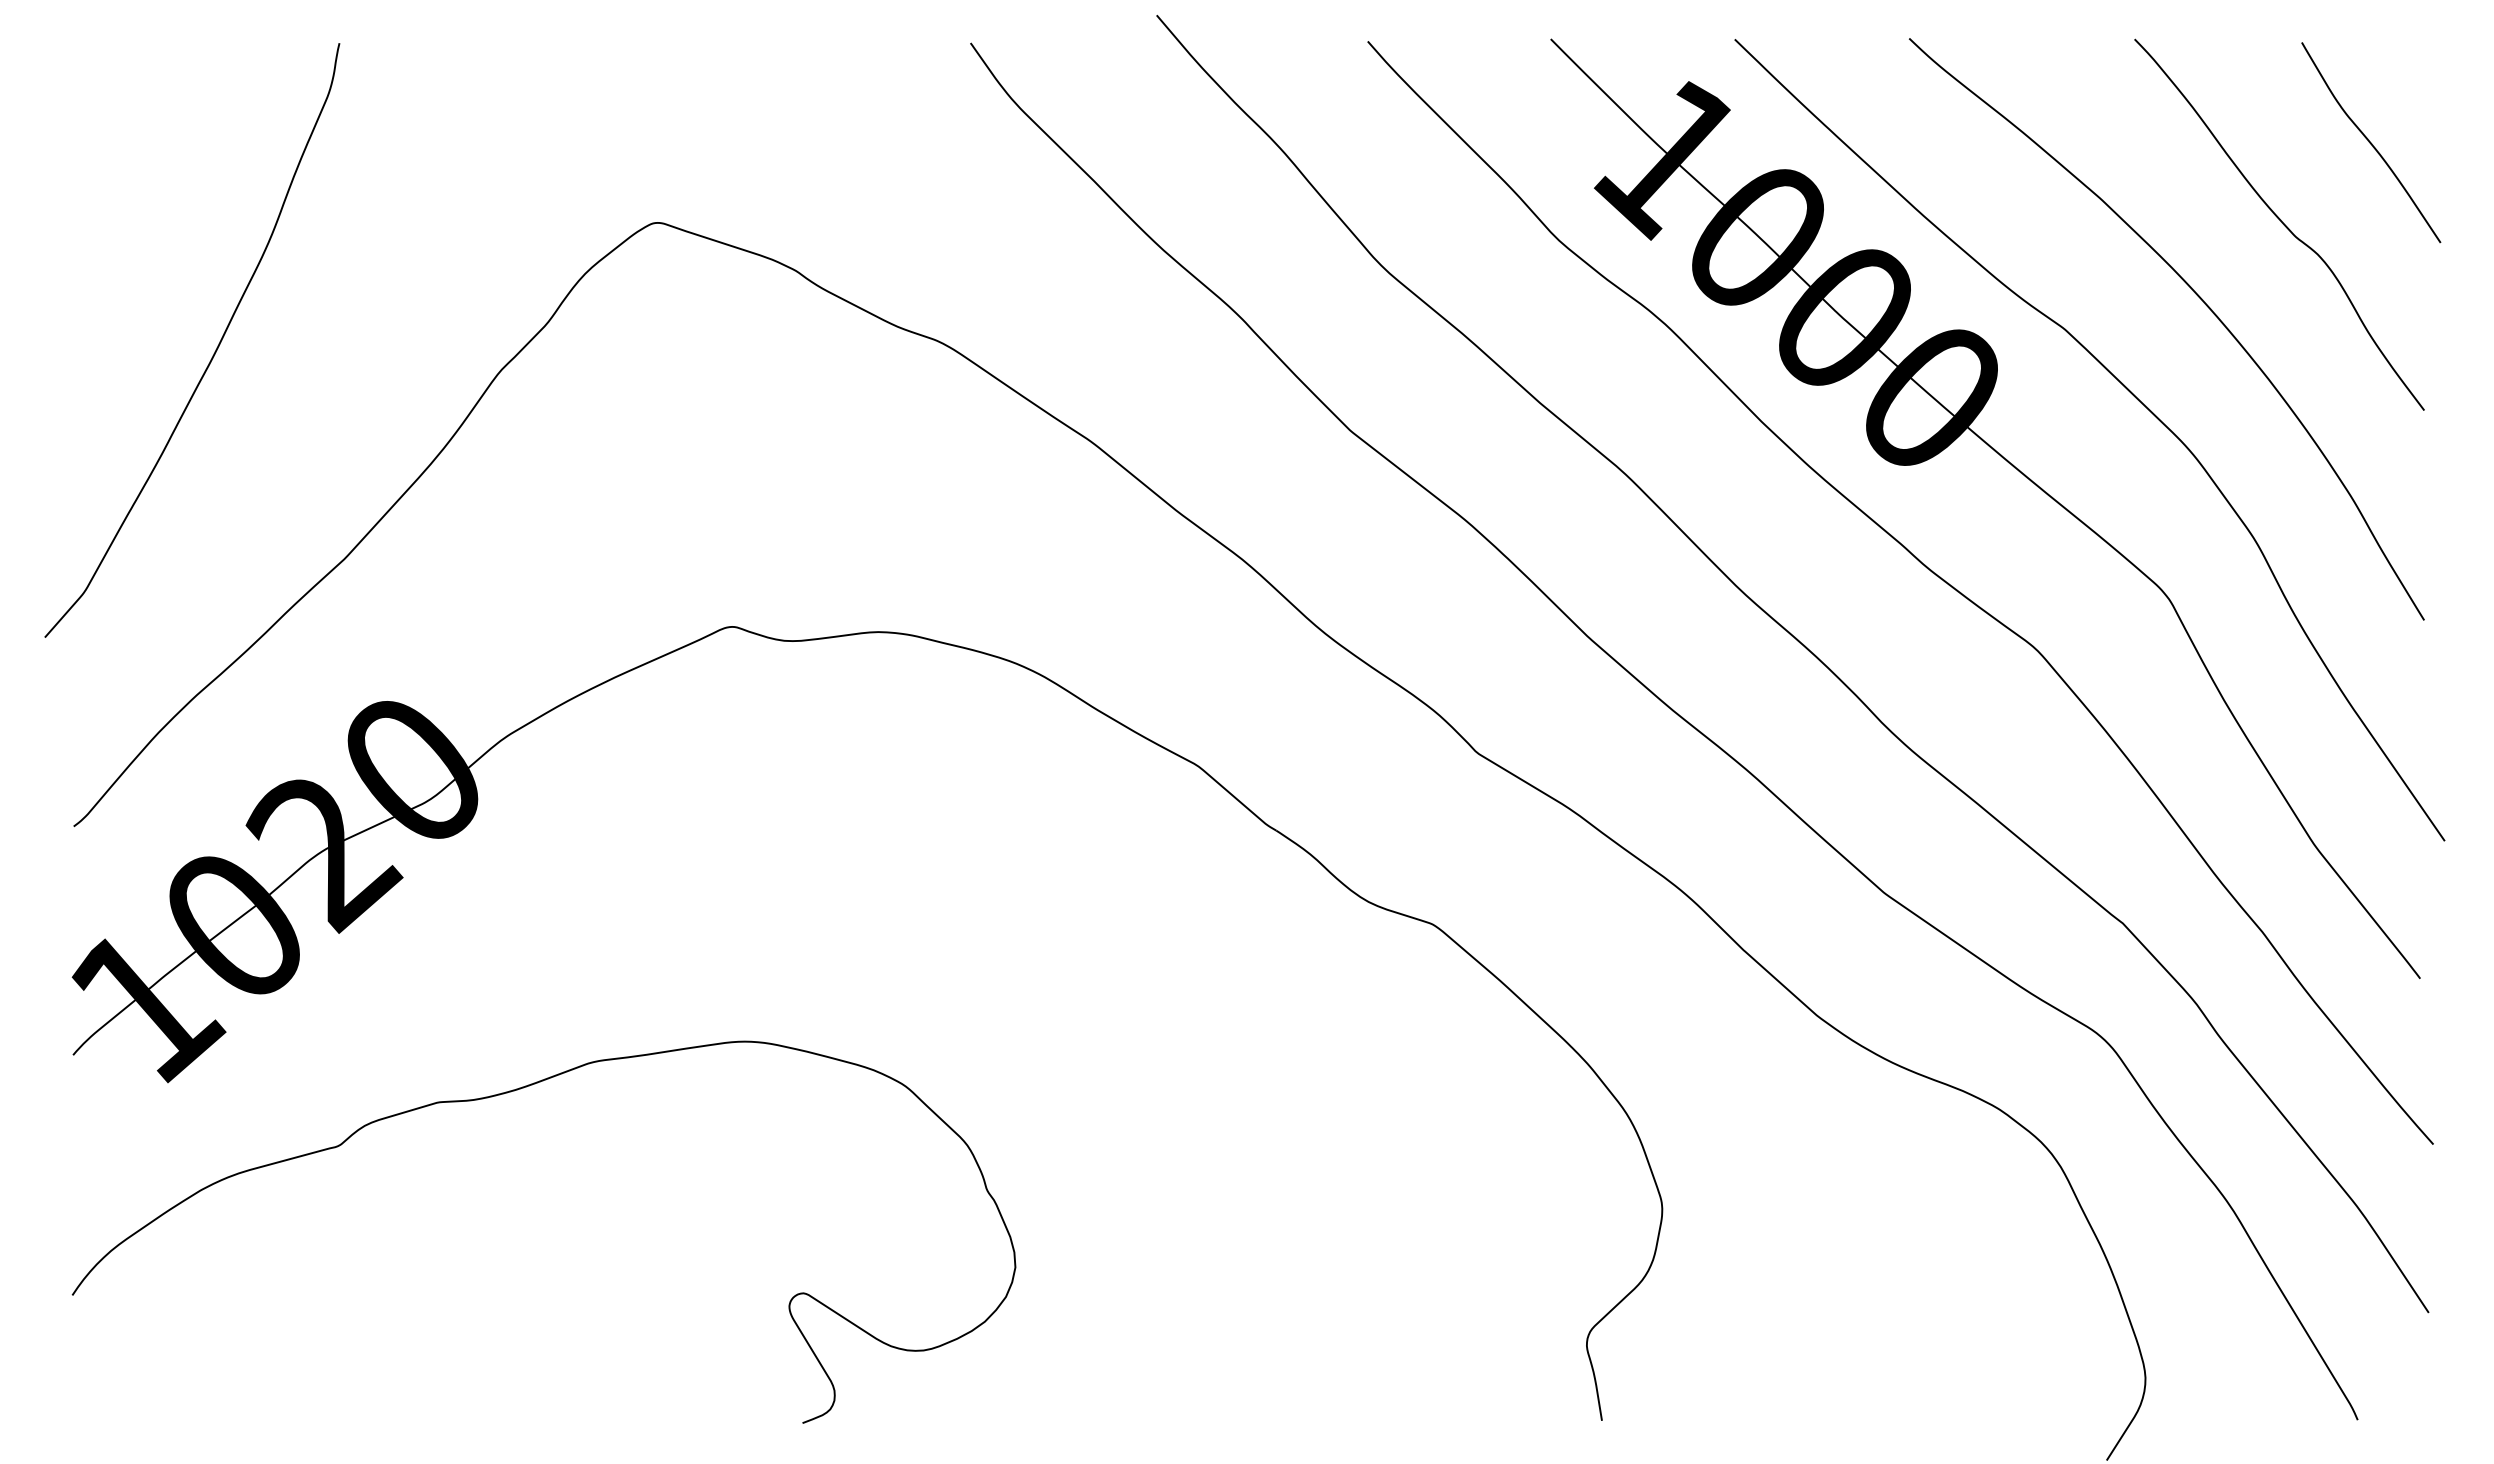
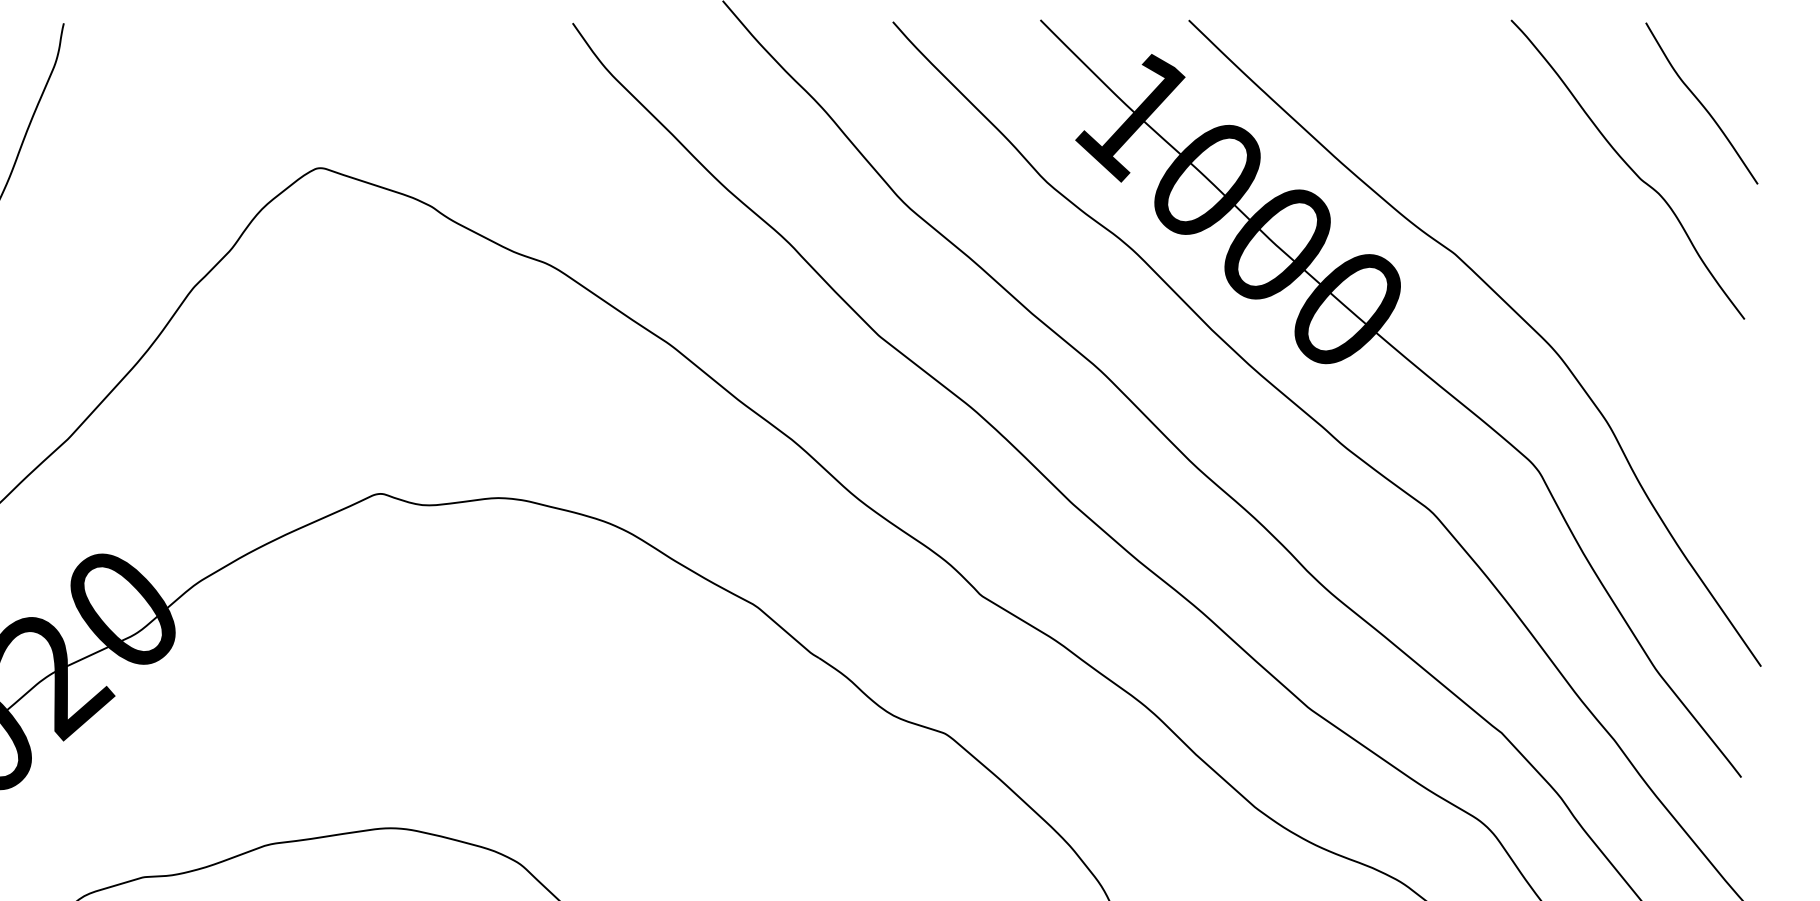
curve: (2198, 297) -> (1562, 228), removed

